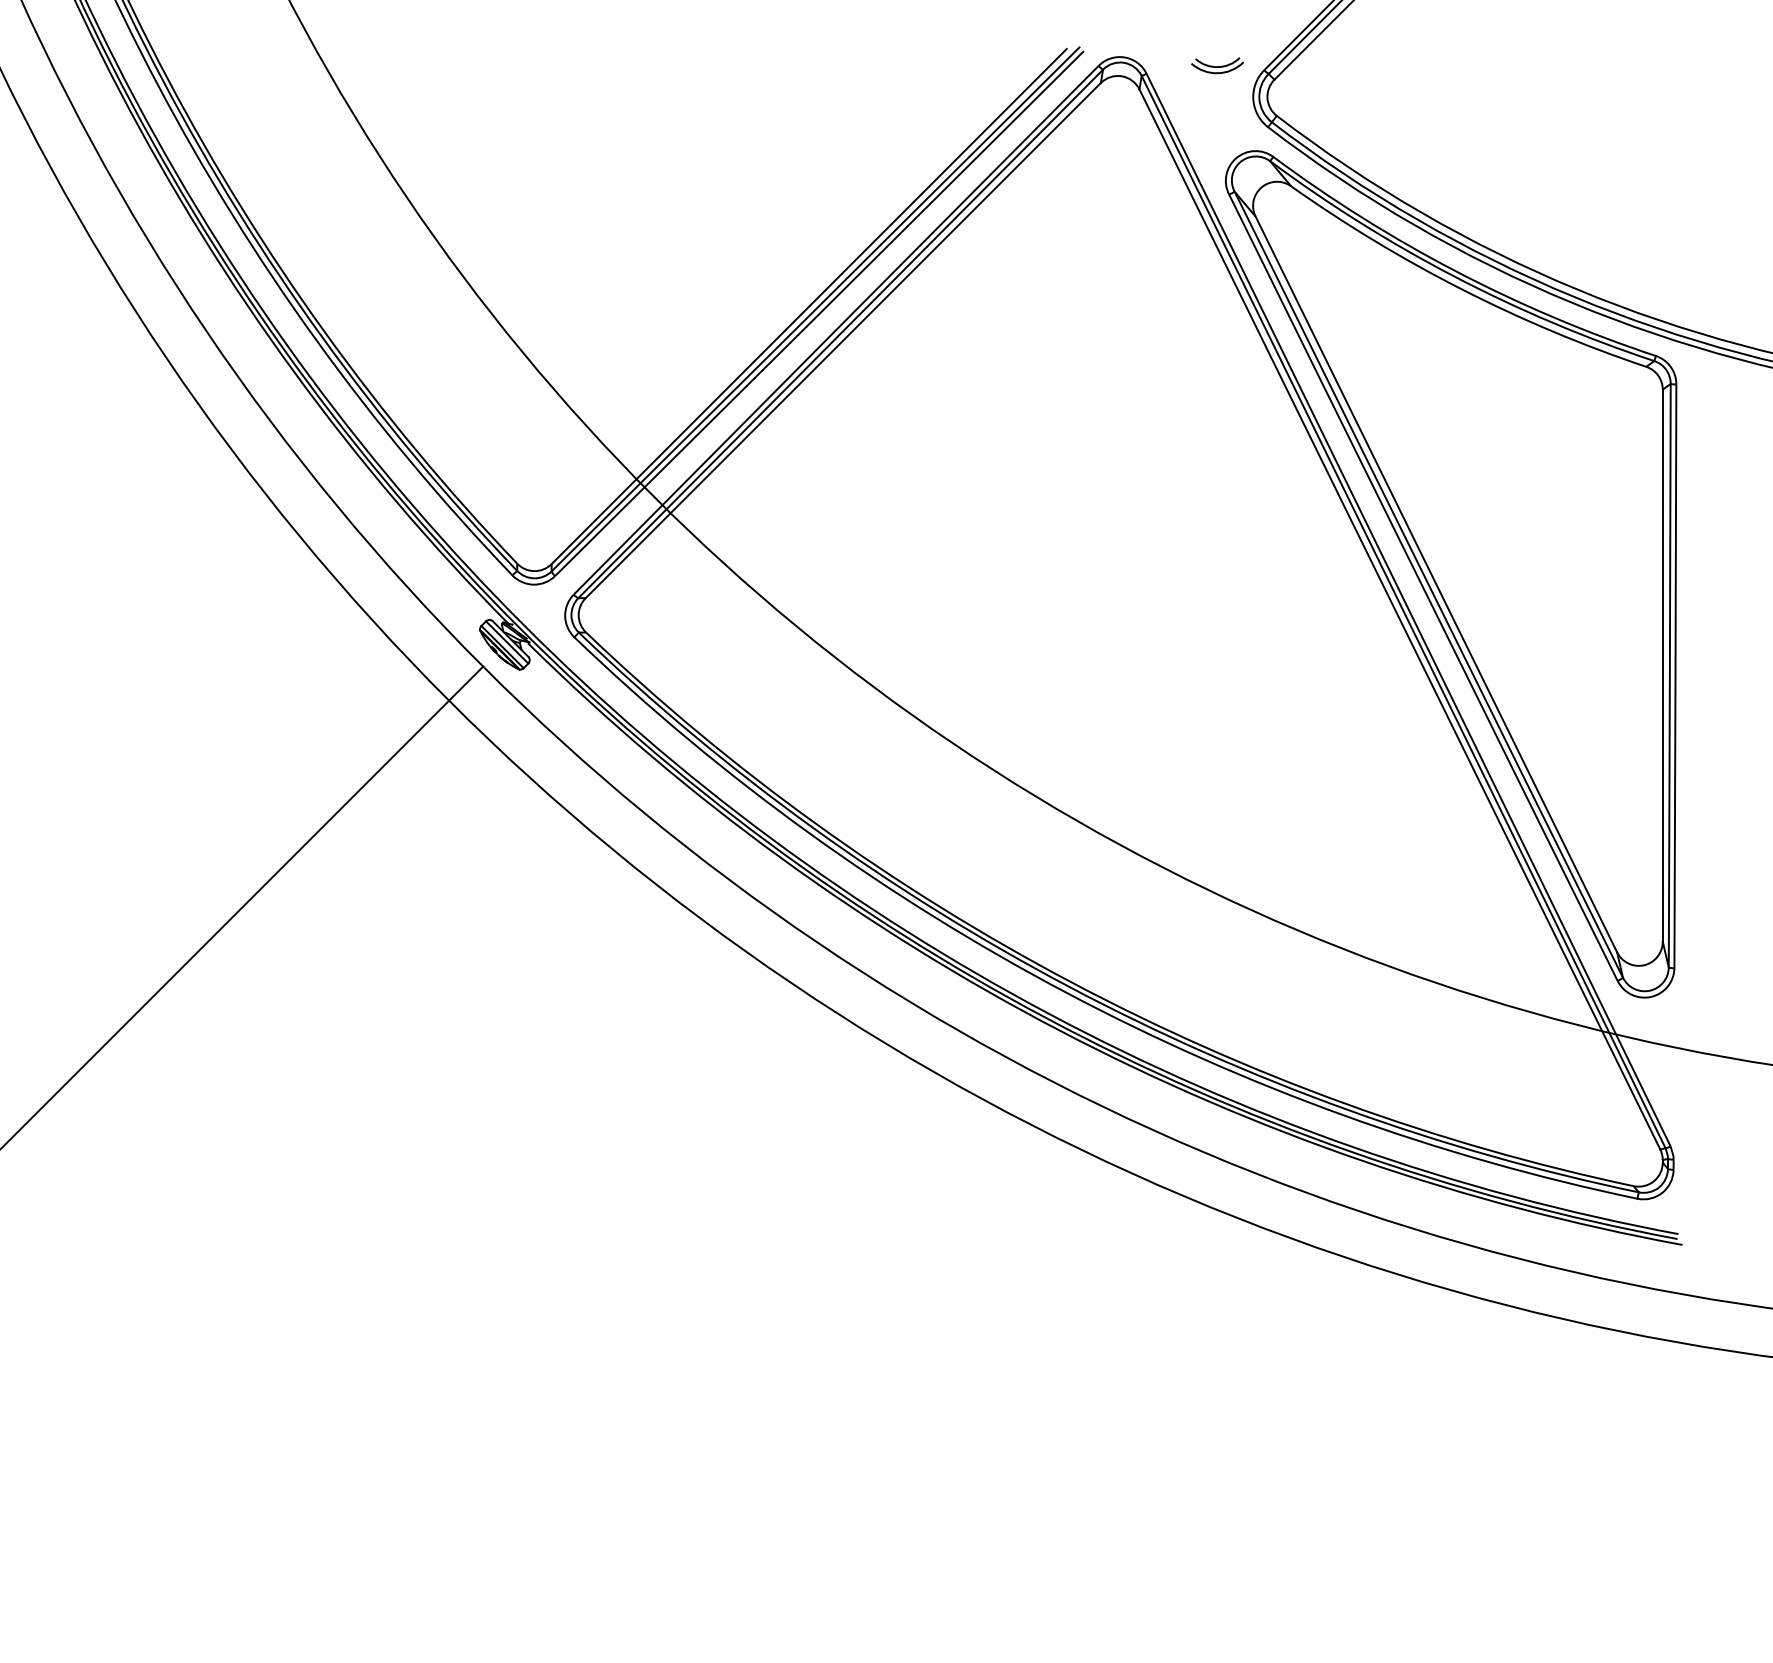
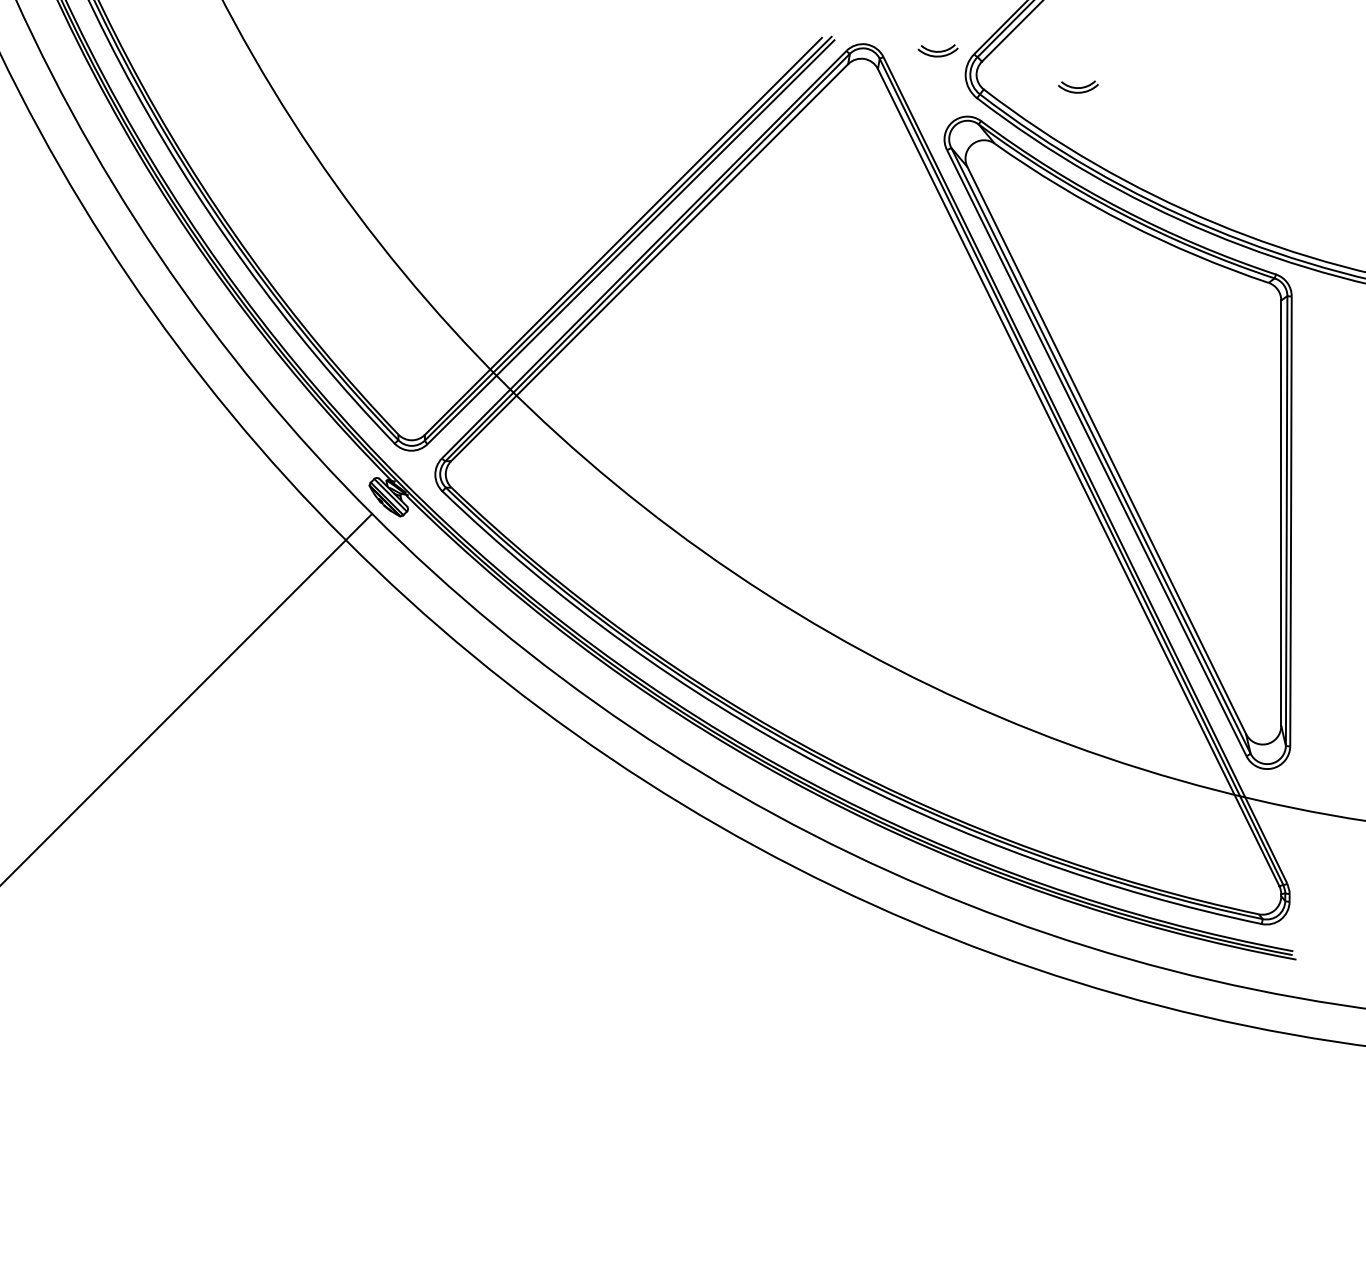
part: (1399, 112) -> (1078, 86), added

